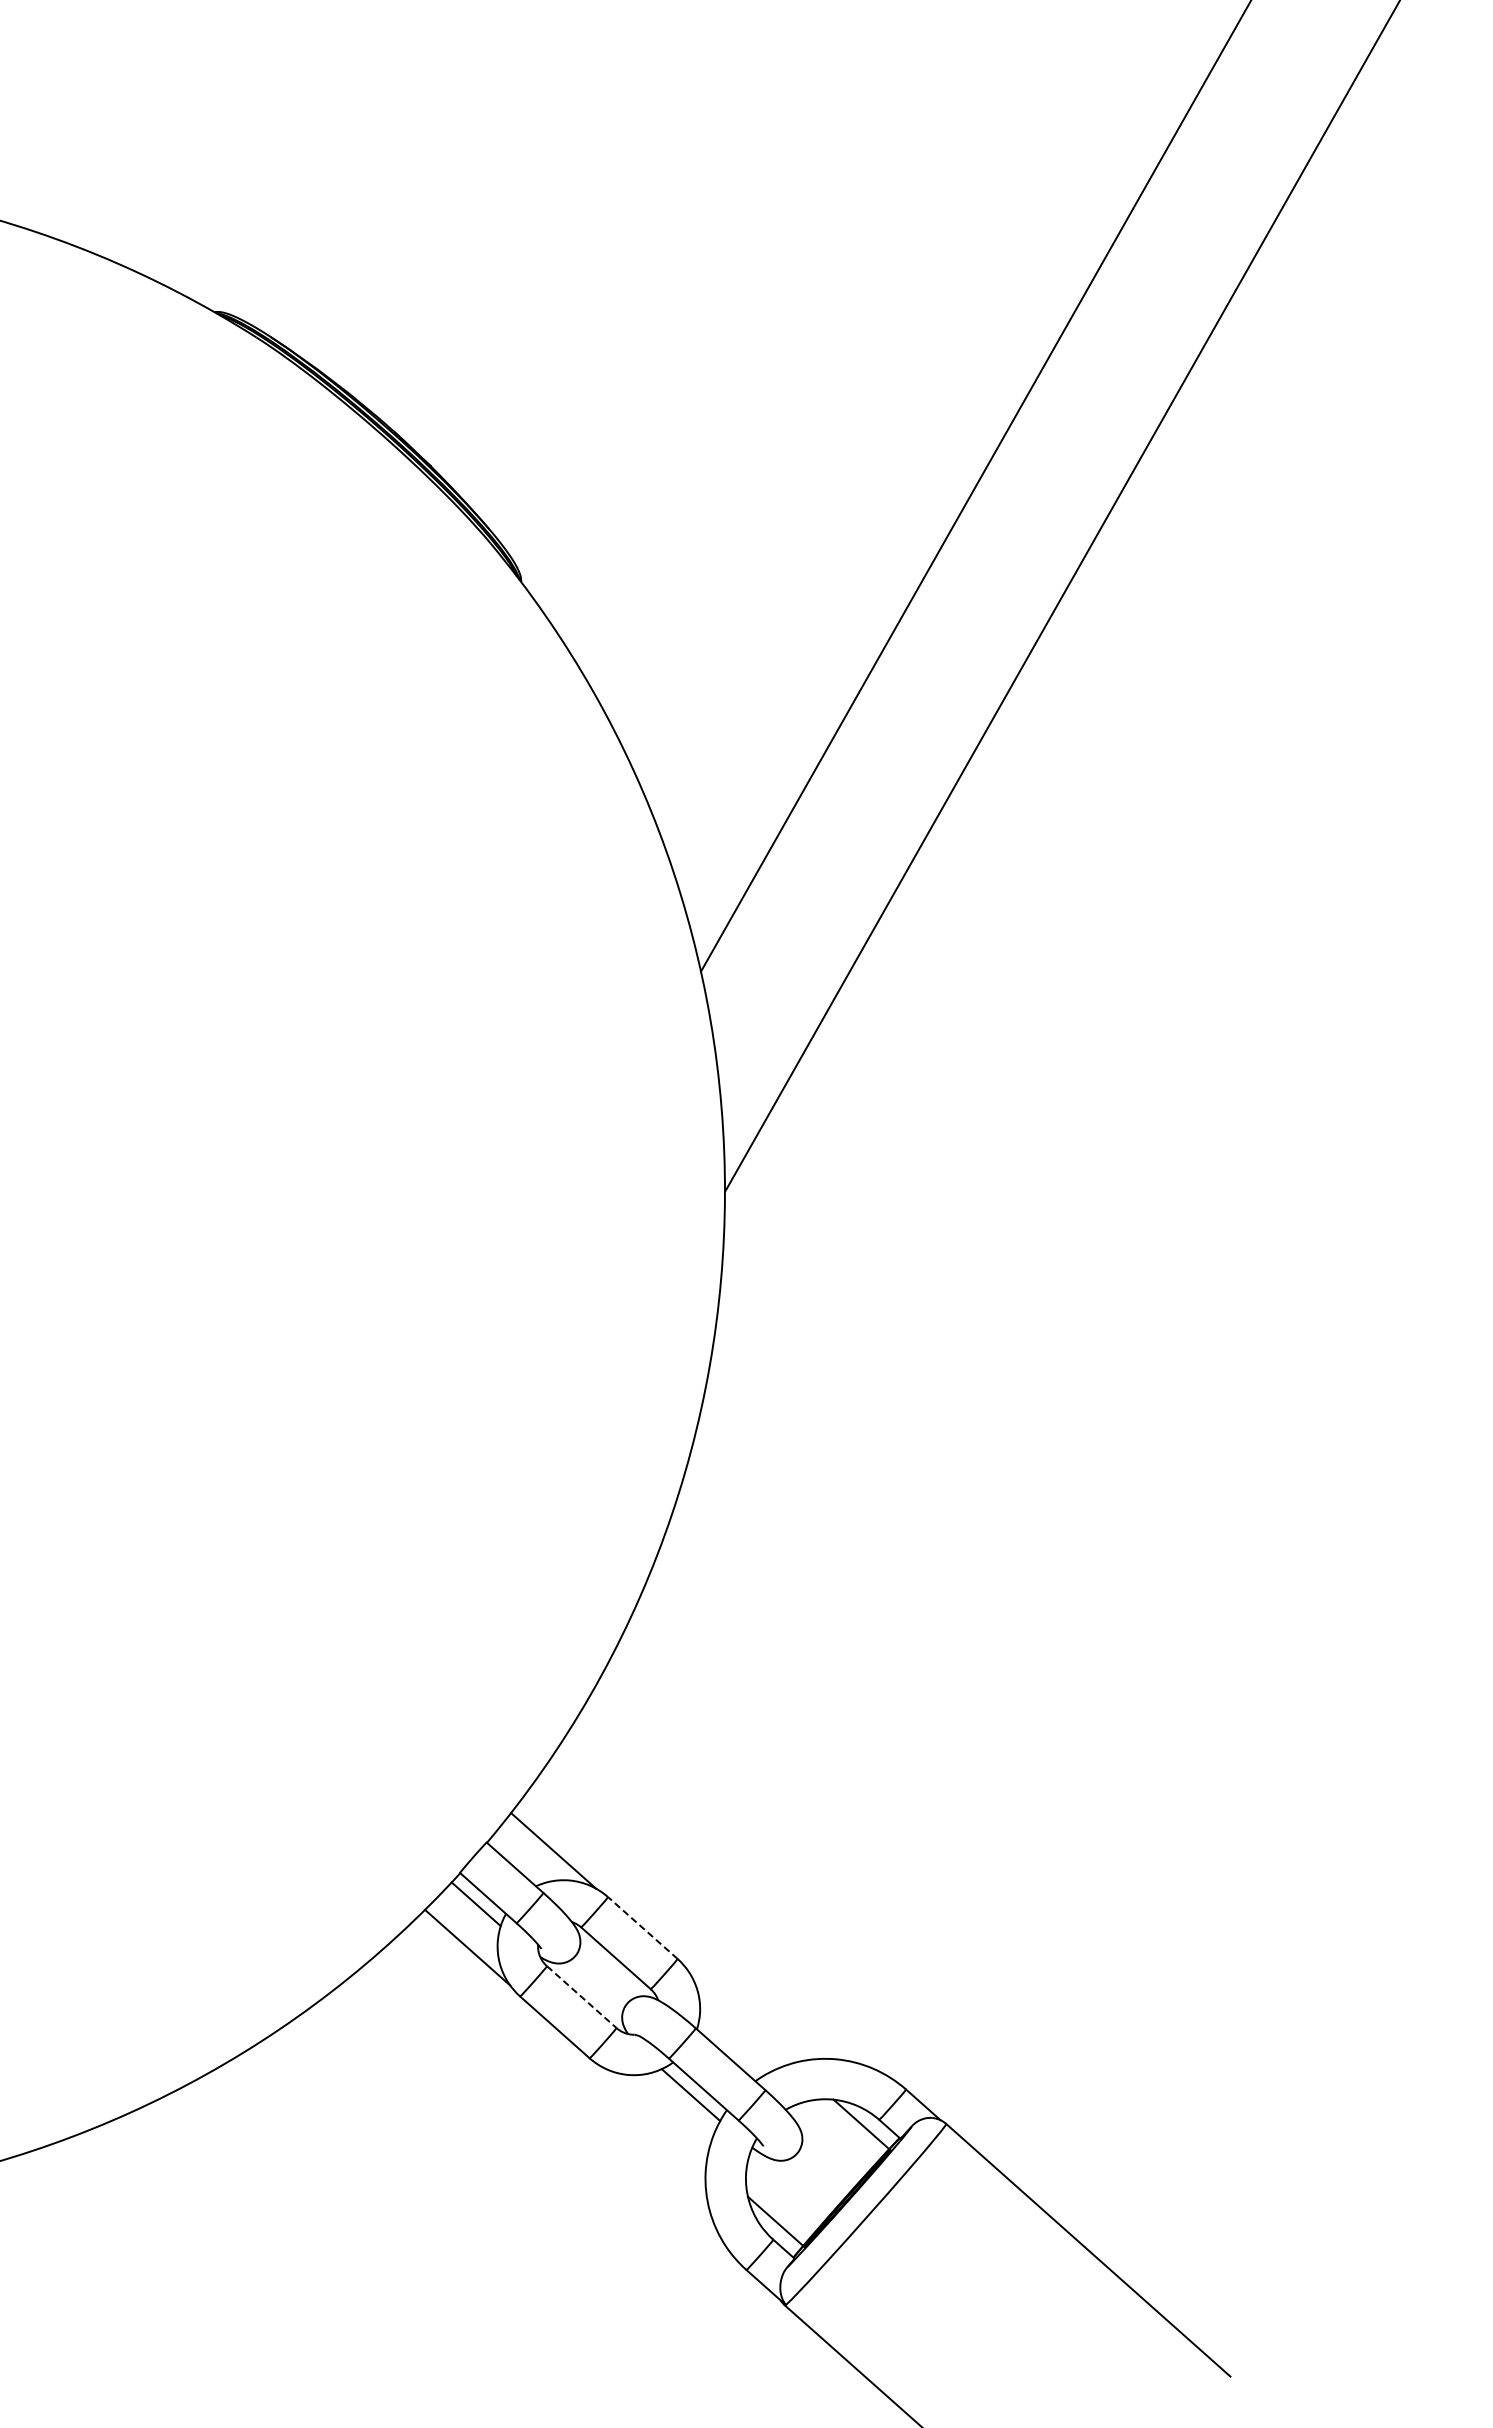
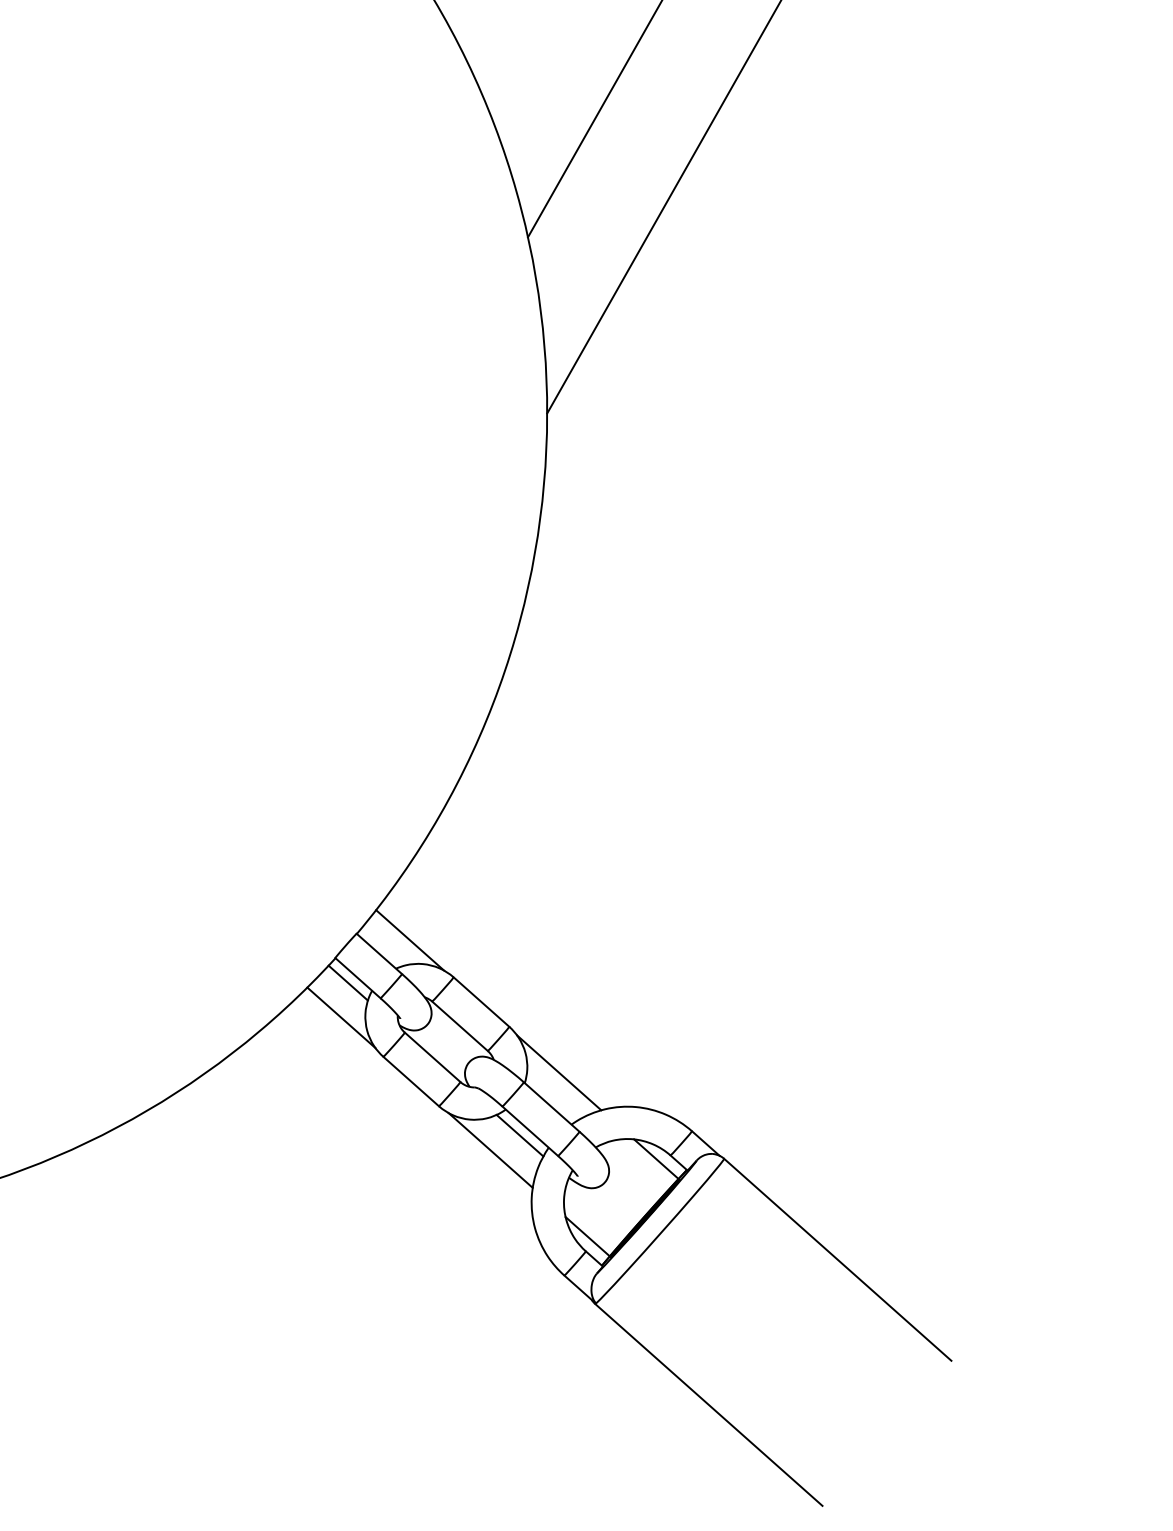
line: (642, 1928) -> (481, 1002), dashed -> solid
line: (581, 1997) -> (432, 1057), dashed -> solid
line: (739, 2016) -> (558, 1072), added
line: (653, 2113) -> (490, 1150), added

